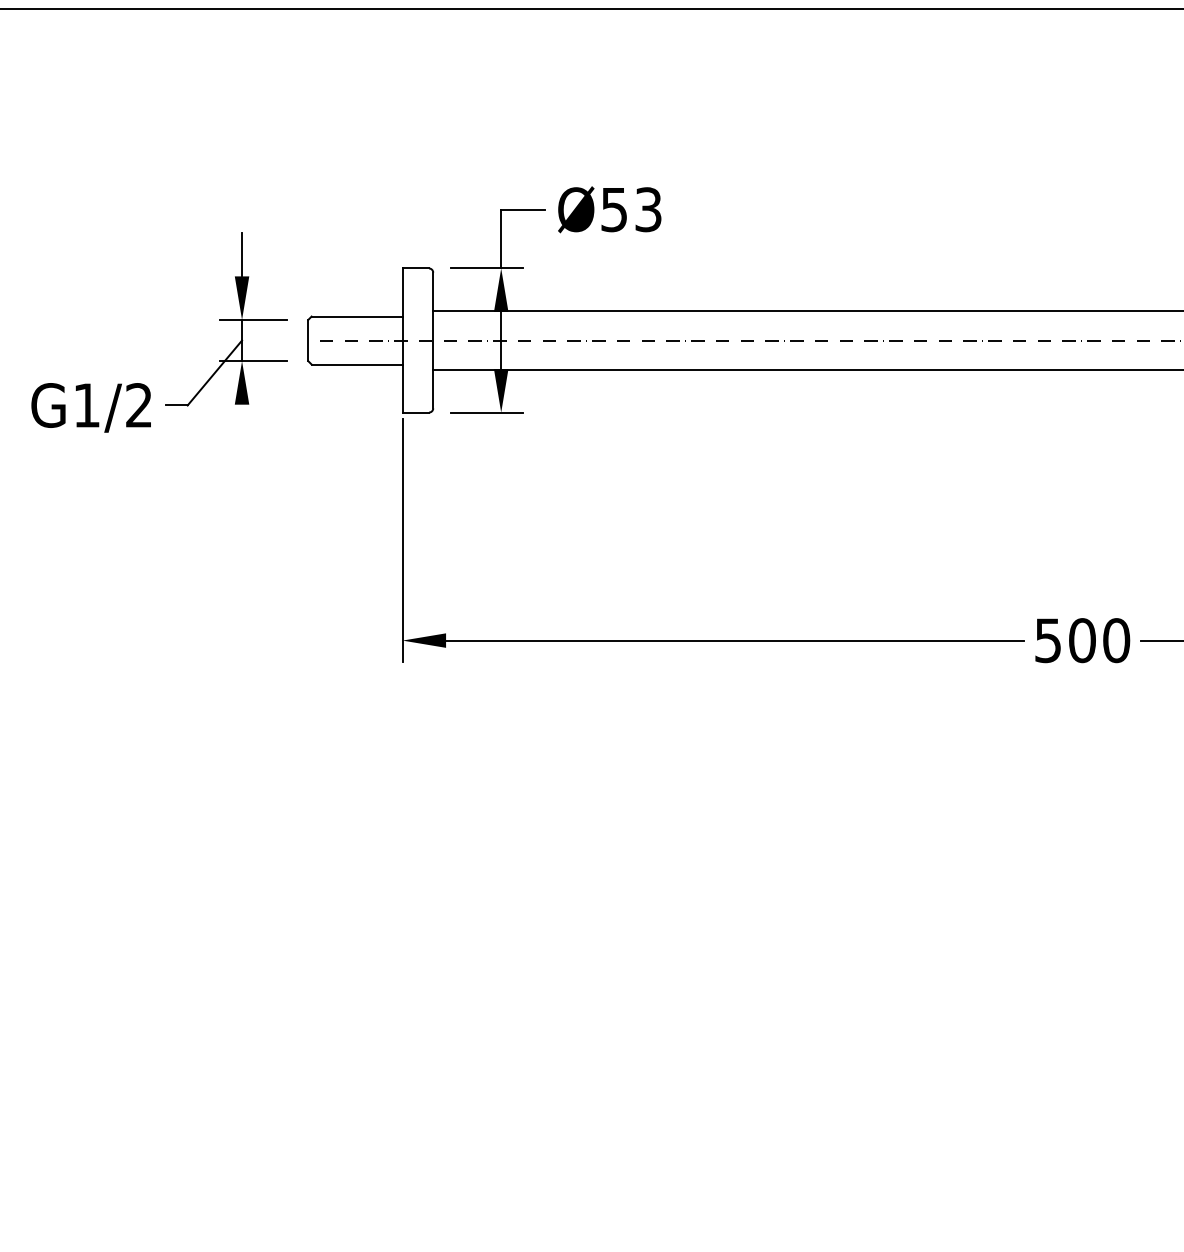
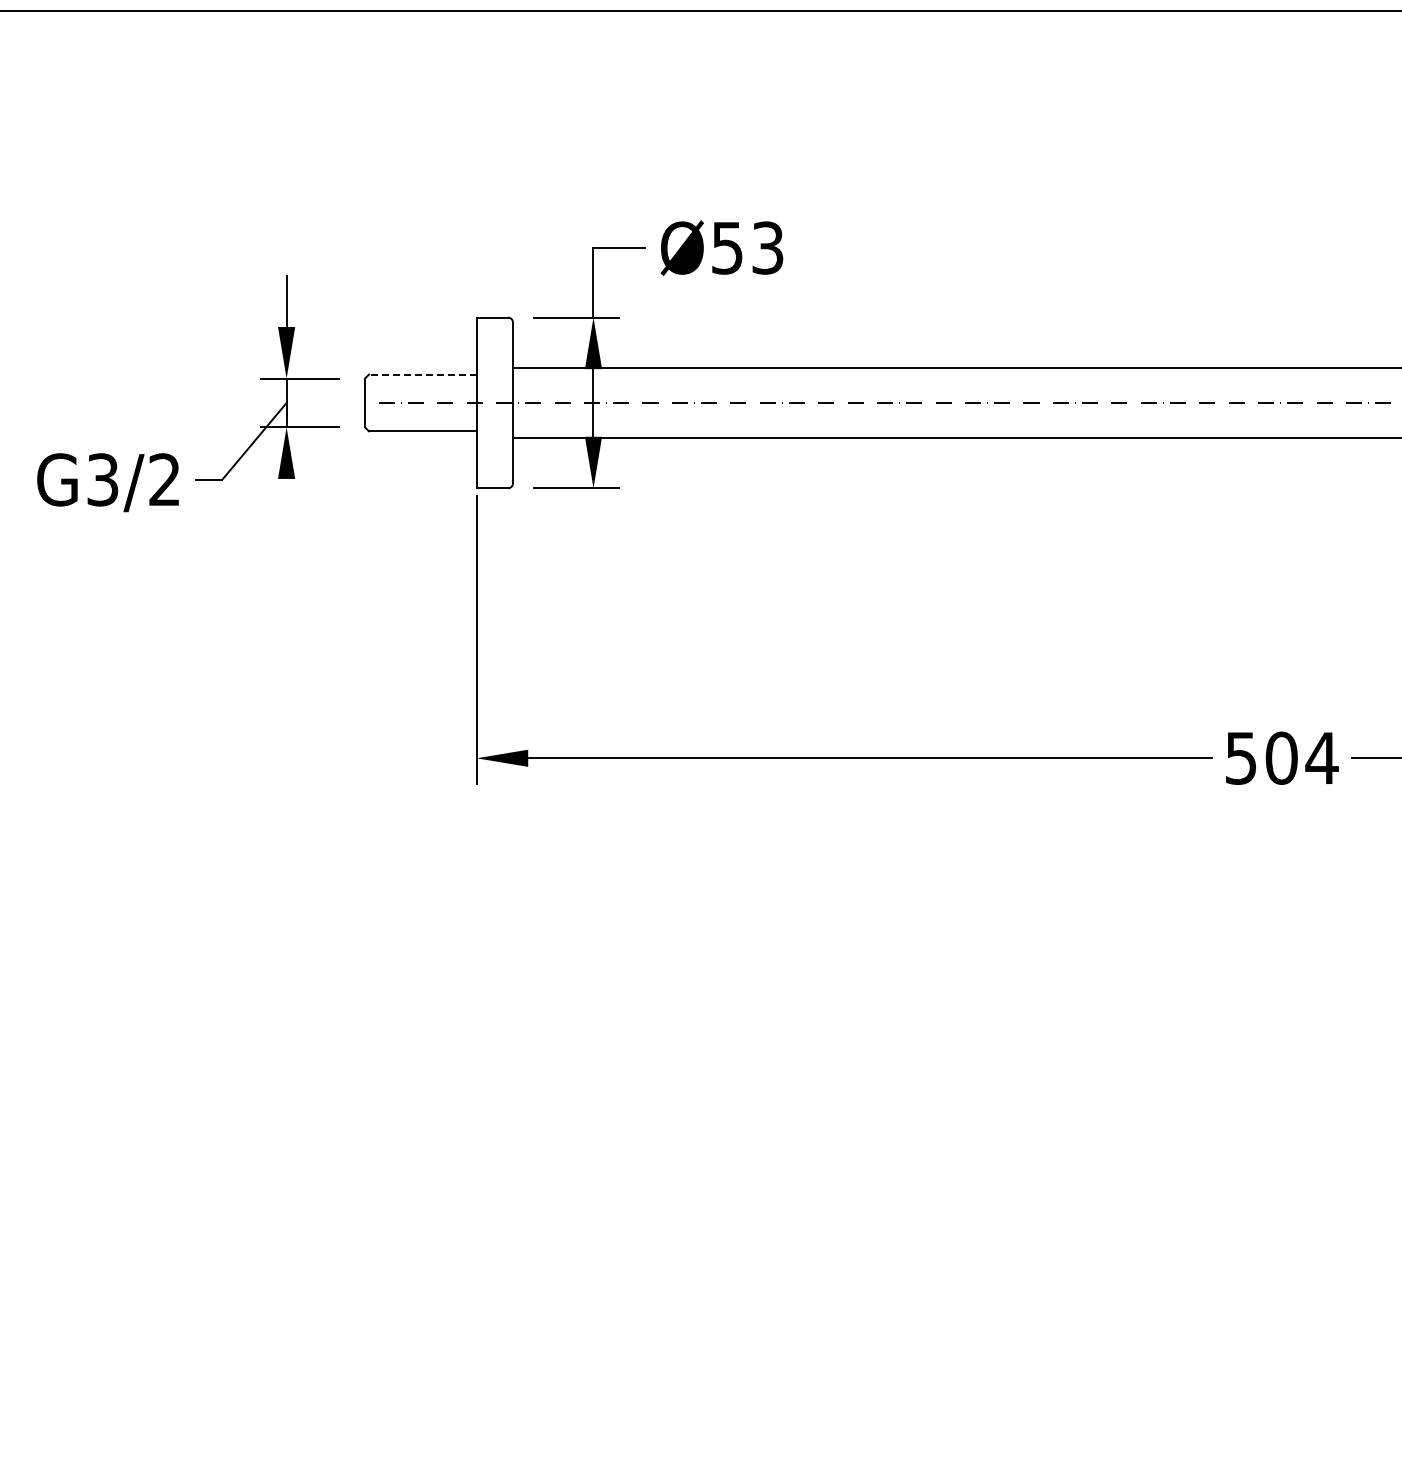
line: (356, 316) -> (422, 374), solid -> dashed
text: (86, 405) -> (102, 479), G1/2 -> G3/2
text: (1116, 639) -> (1321, 757), 500 -> 504

